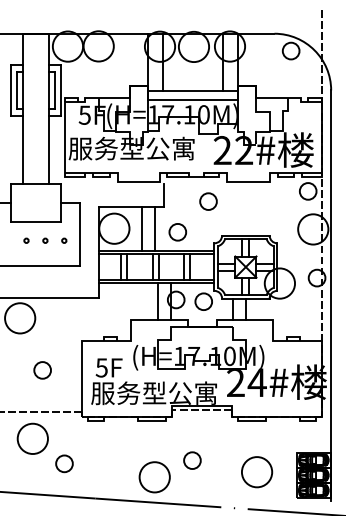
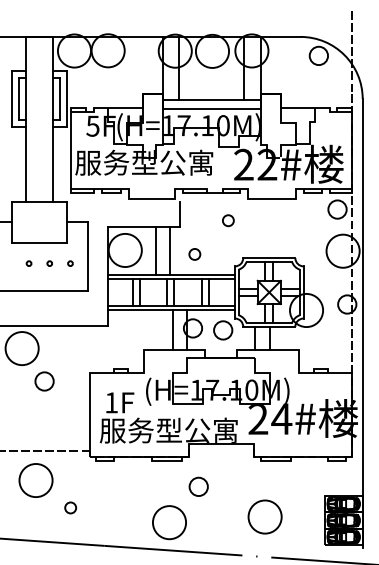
circle: (208, 201) -> (228, 220), size x0.6
circle: (177, 232) -> (194, 254), size x0.6
text: (101, 367) -> (111, 402), 5F -> 1F
circle: (42, 370) -> (44, 381), moved
line: (201, 409) -> (220, 448), removed
circle: (192, 460) -> (198, 486), moved
circle: (64, 463) -> (70, 507), size x0.6
circle: (257, 472) -> (265, 517), moved

